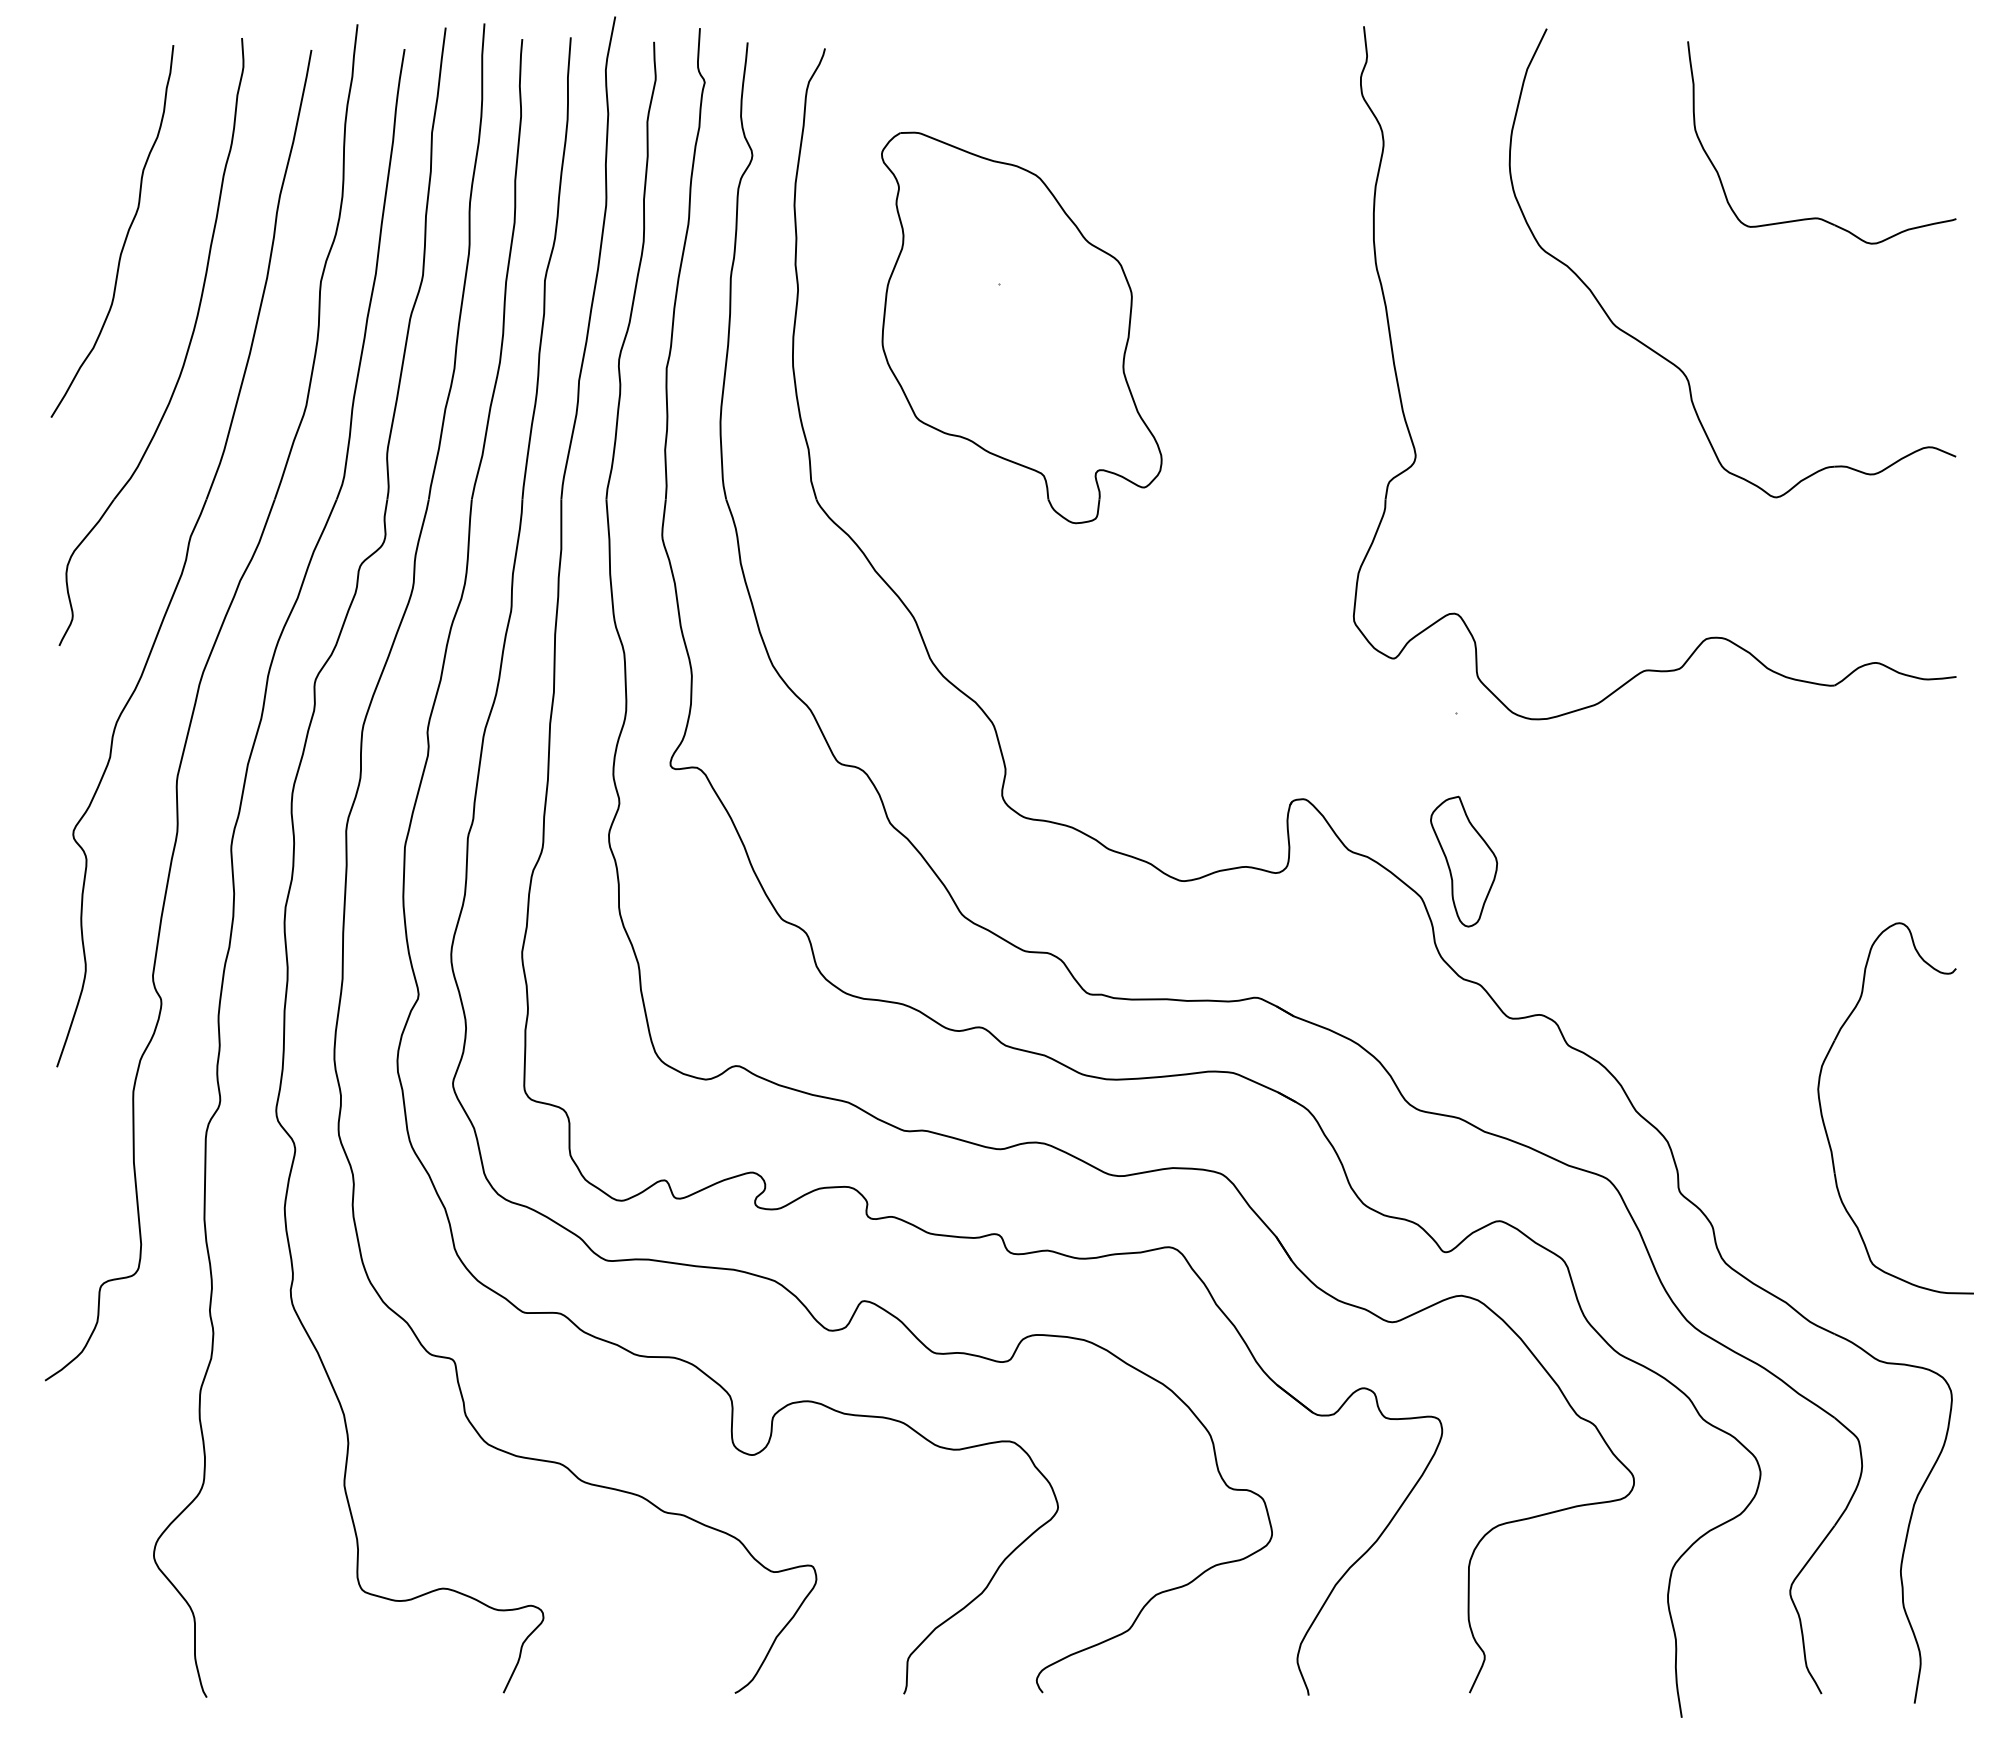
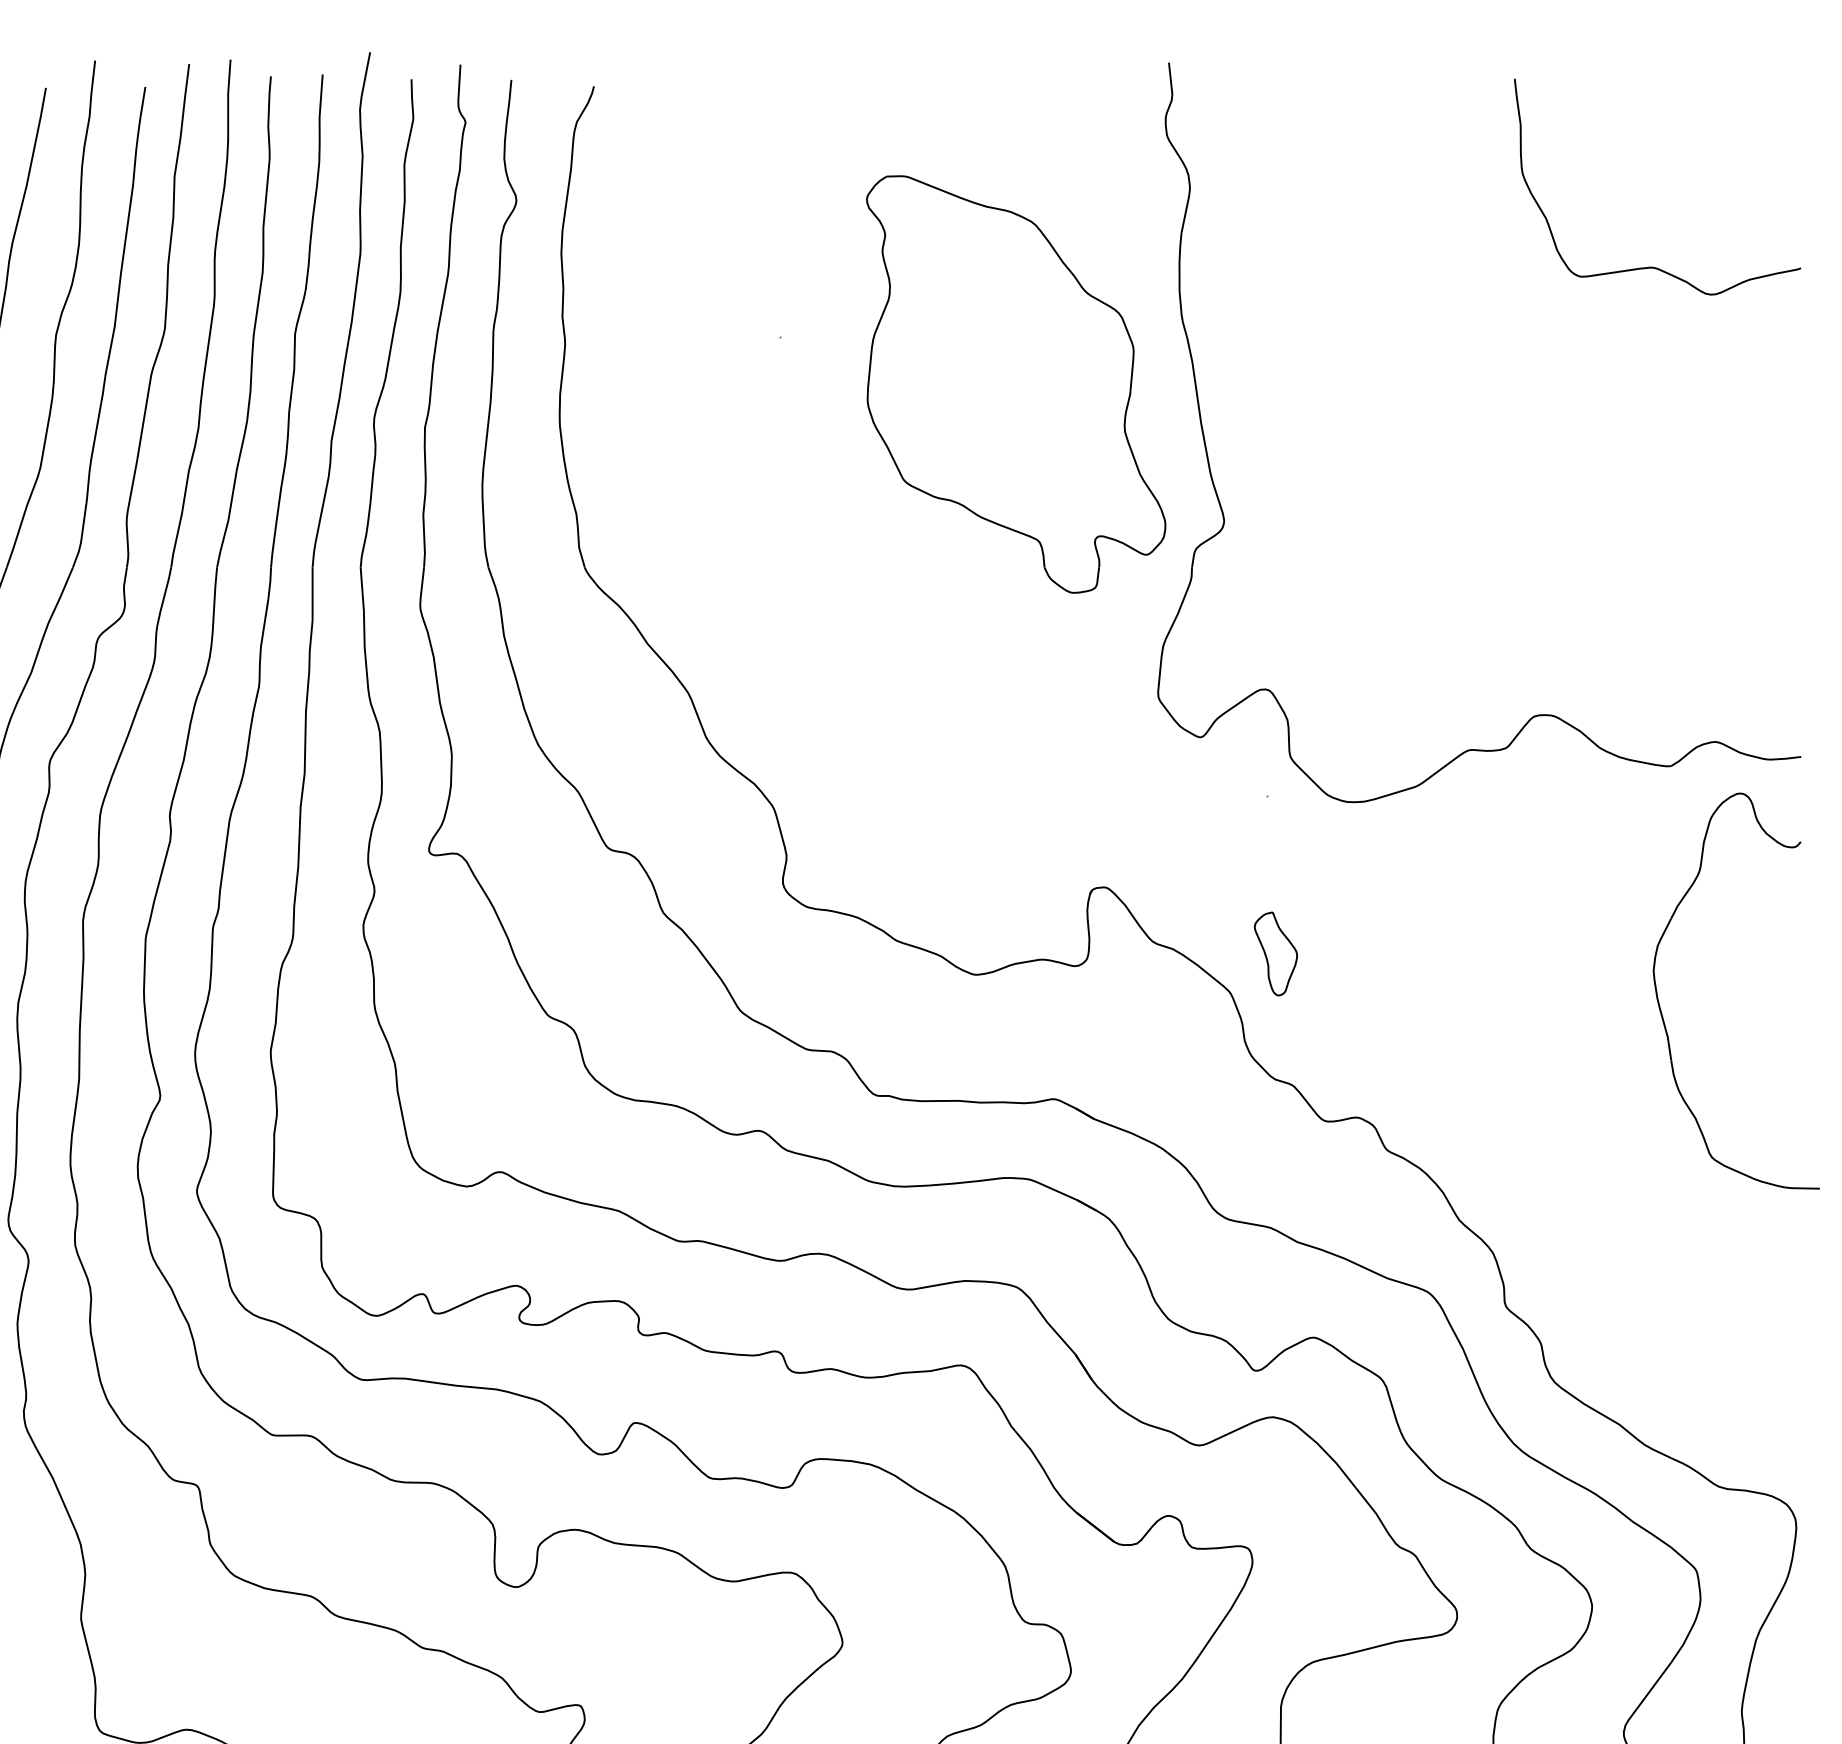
part: (1021, 327) -> (1015, 384), moved
part: (1668, 359) -> (1493, 418), removed
part: (1464, 861) -> (1276, 953), size x0.6
part: (1825, 1125) -> (1661, 1009), moved

